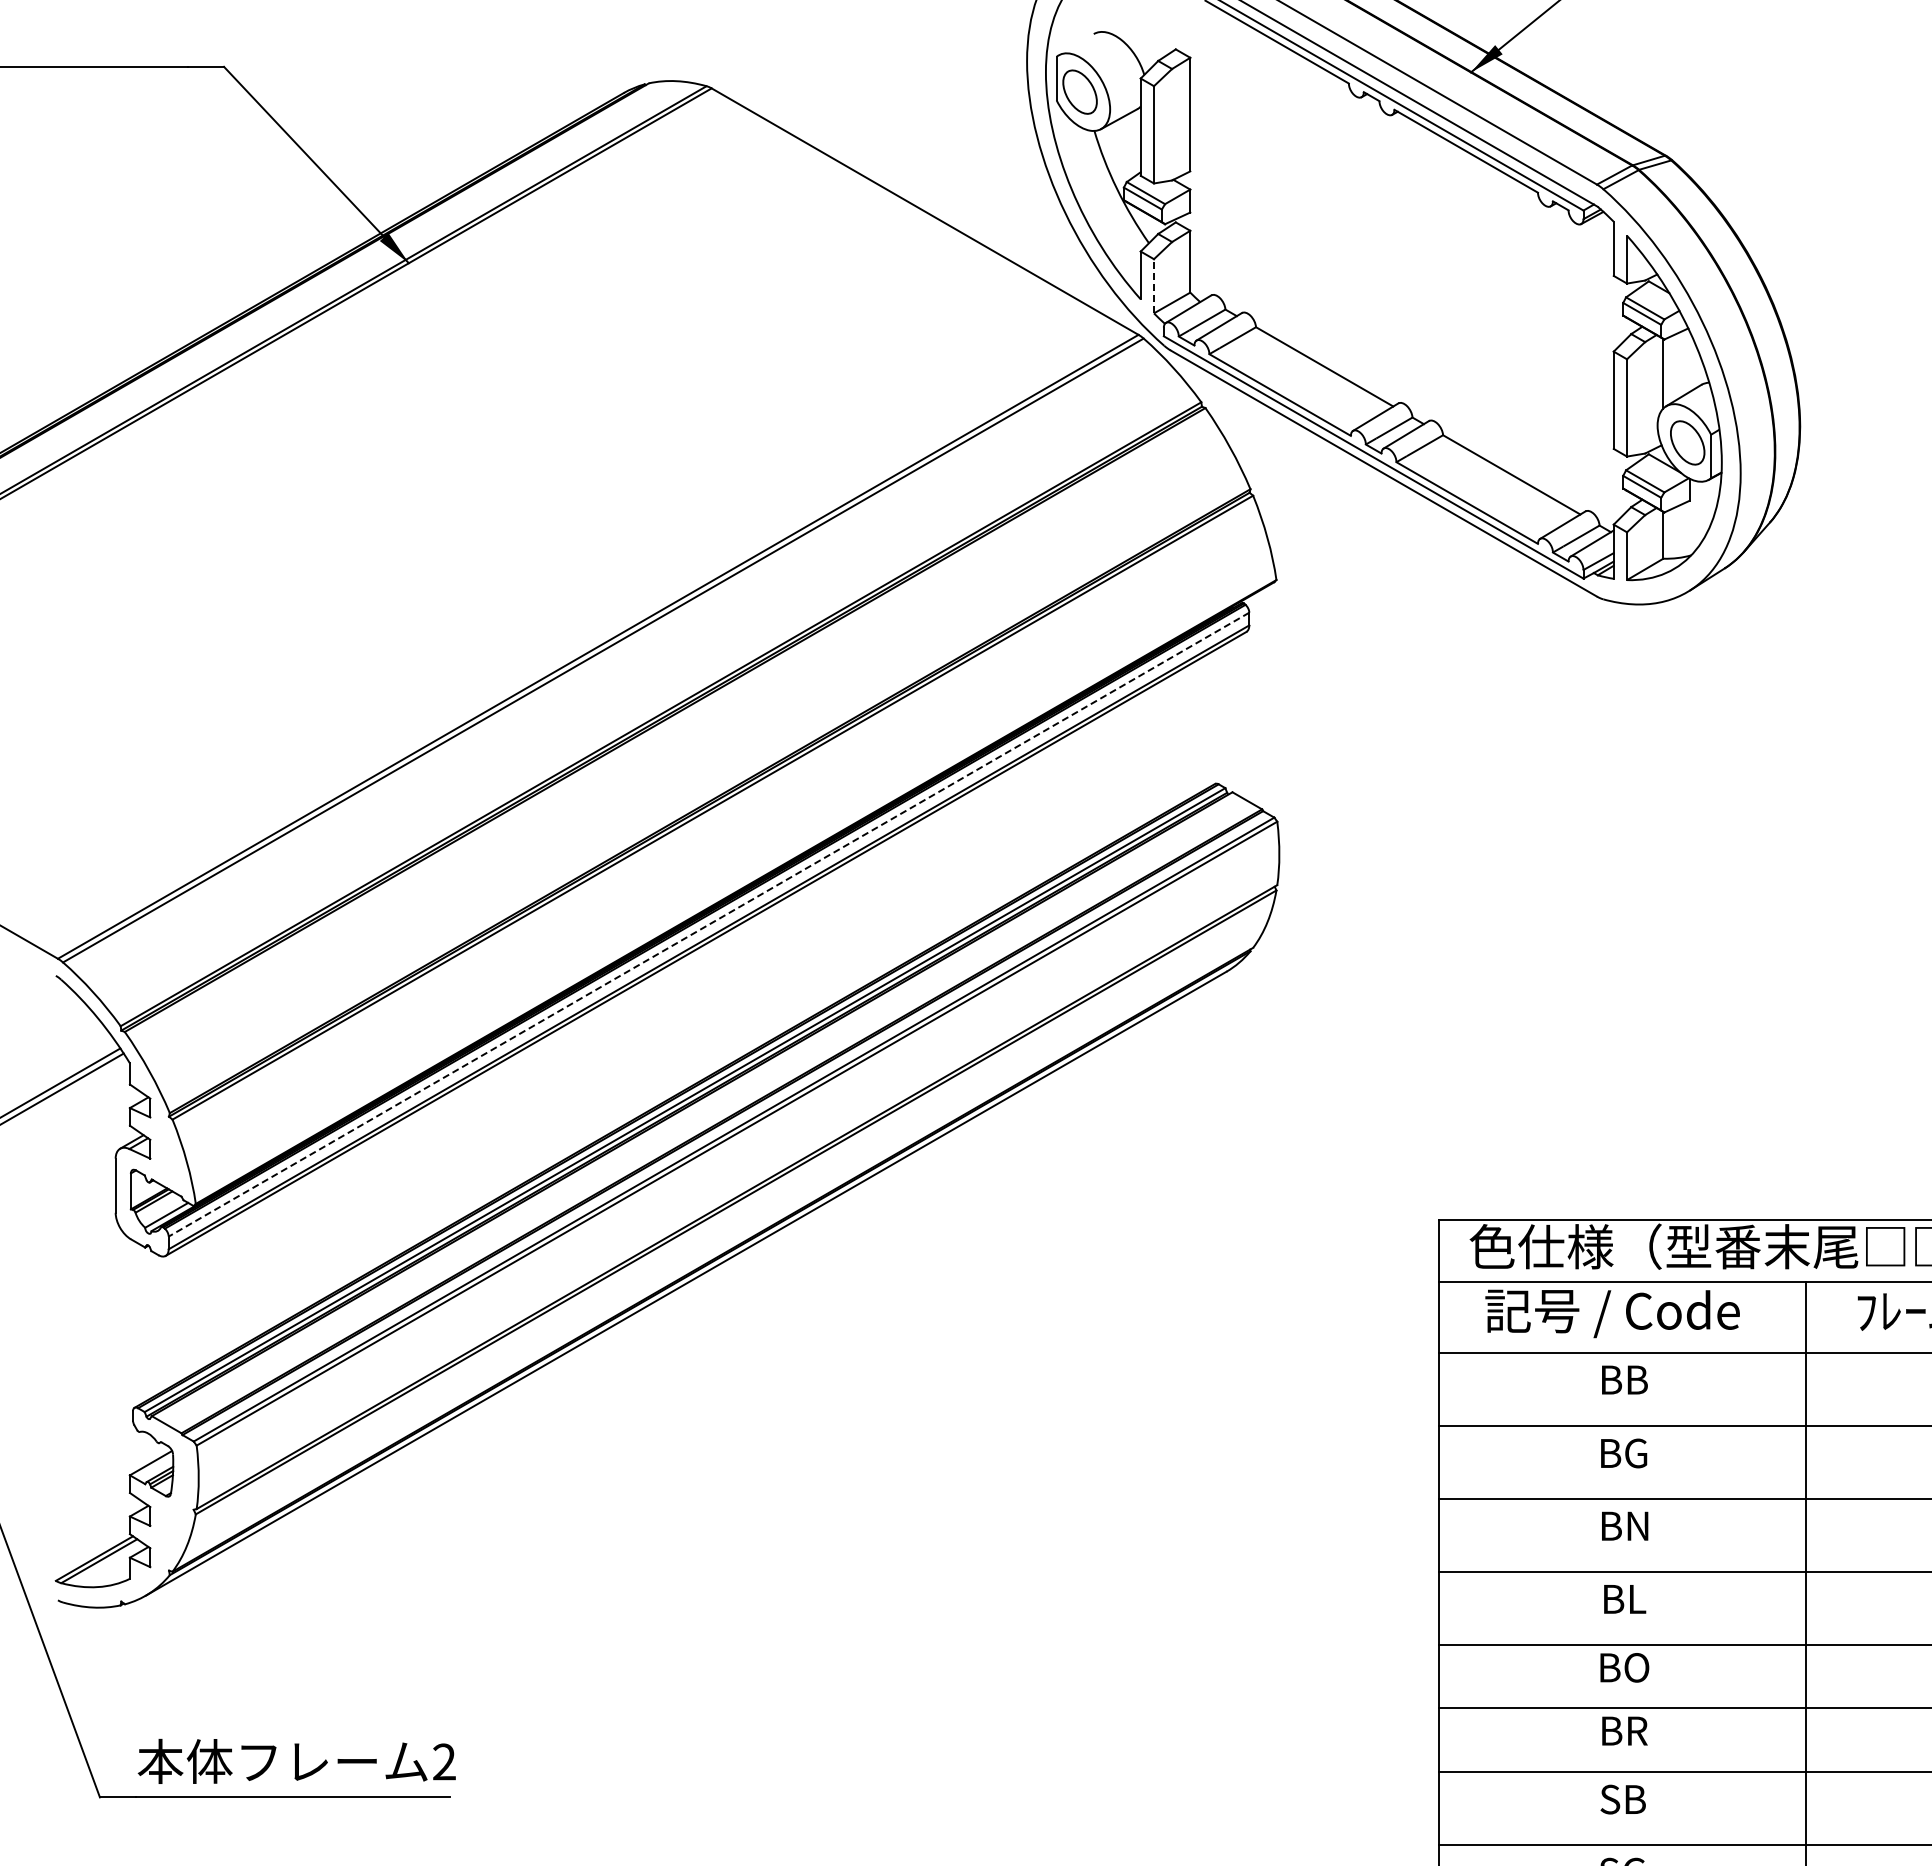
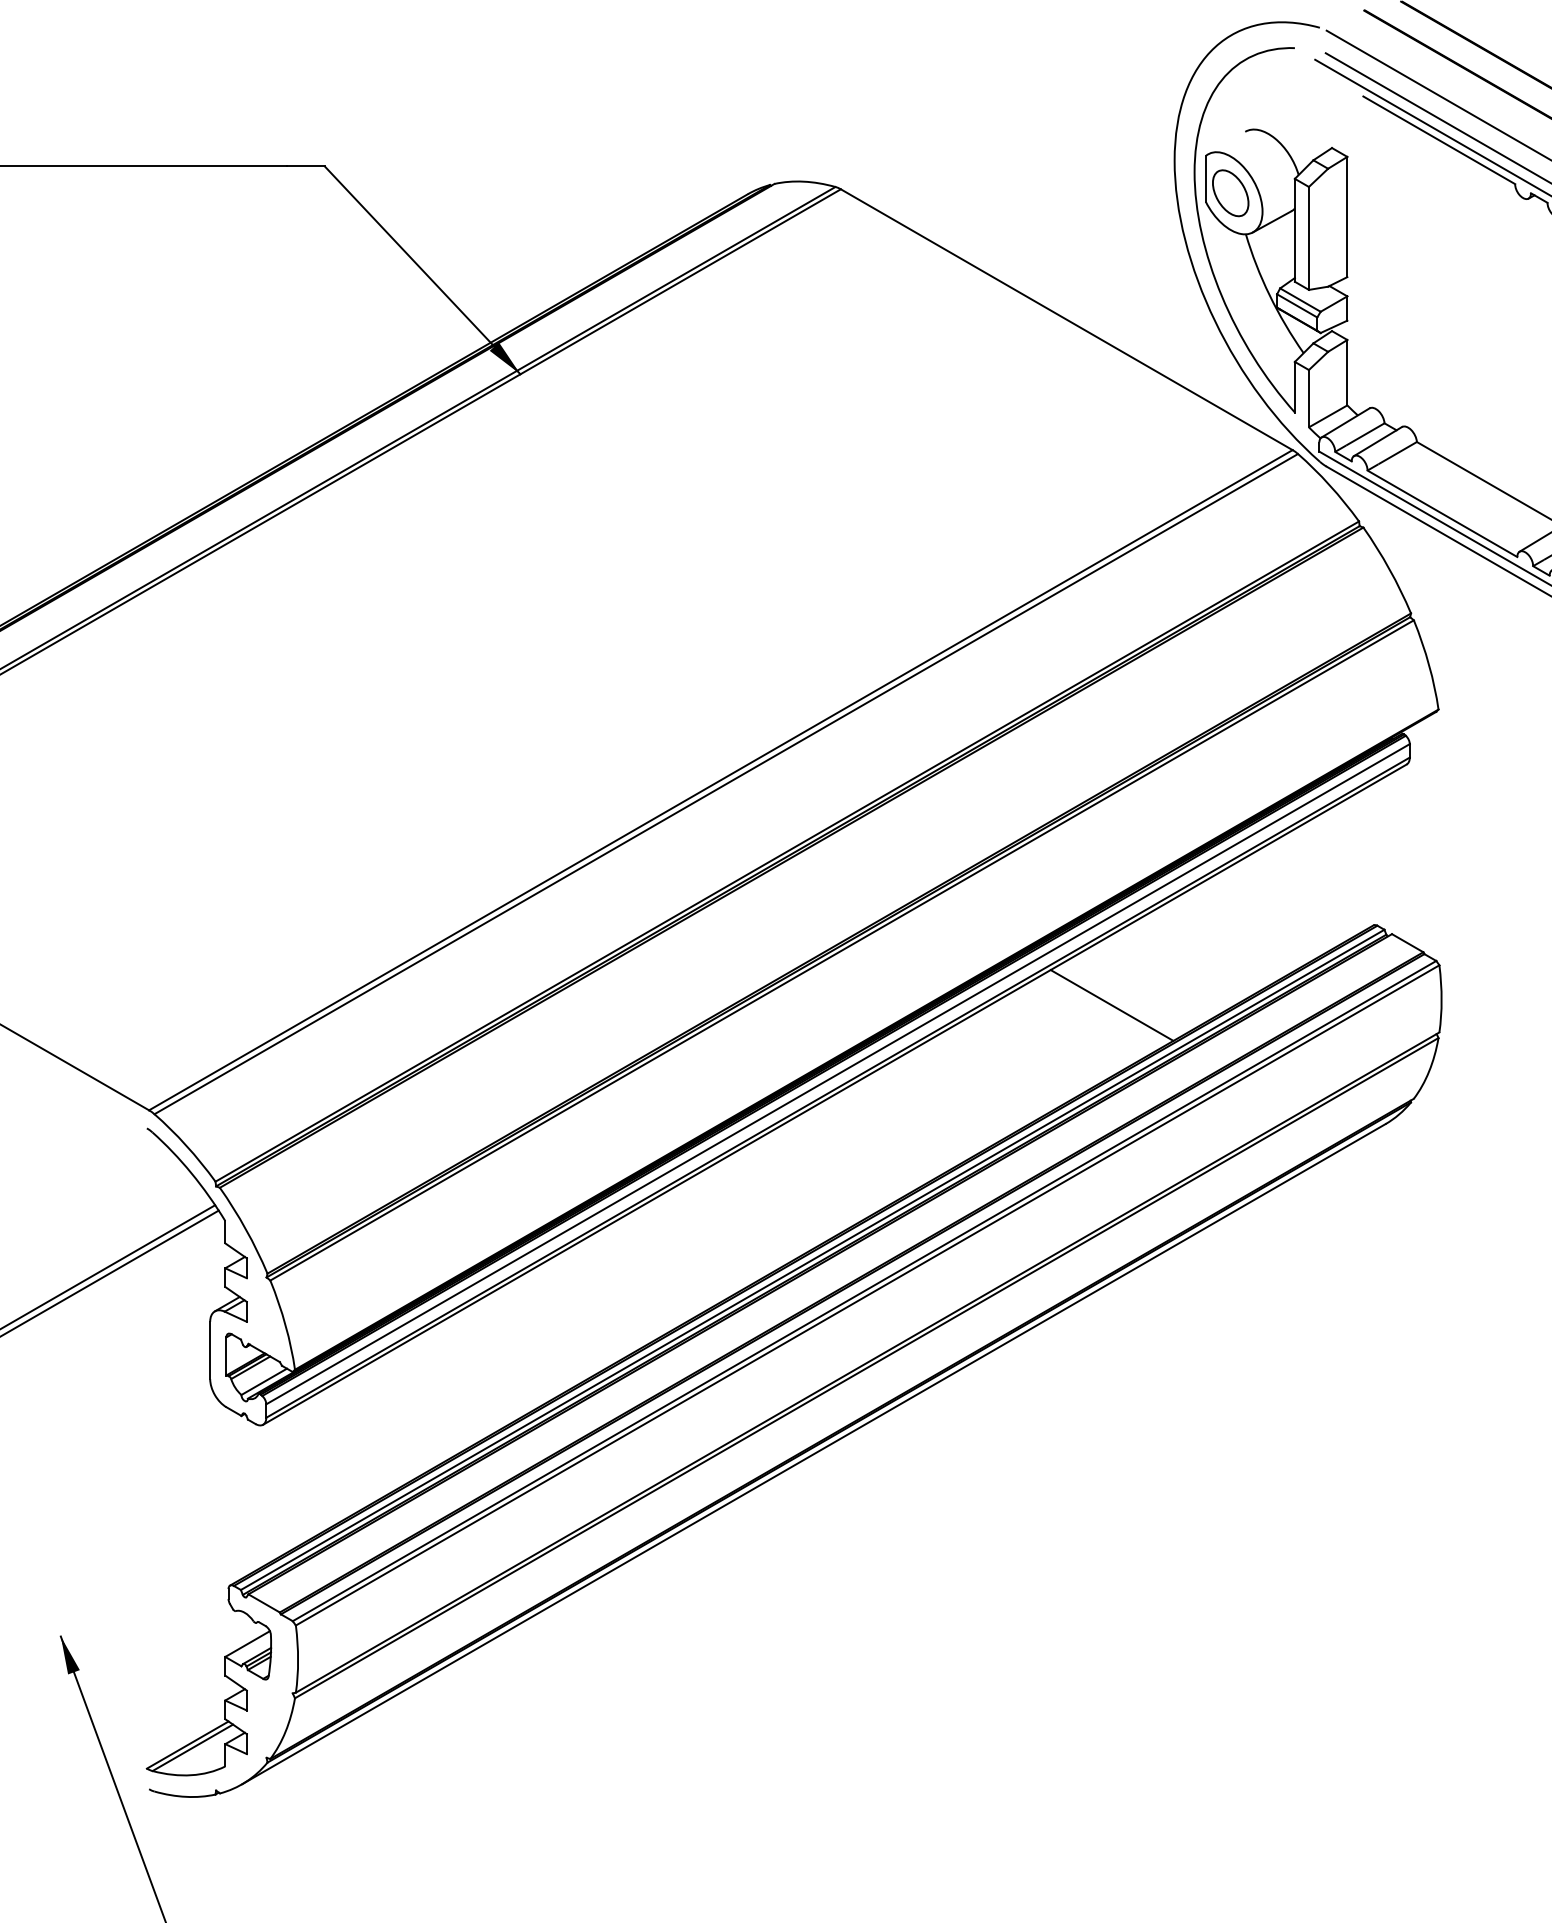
line: (1154, 285) -> (1309, 397), dashed -> solid
line: (967, 859) -> (1111, 1005), added
line: (709, 924) -> (838, 1074), dashed -> solid

